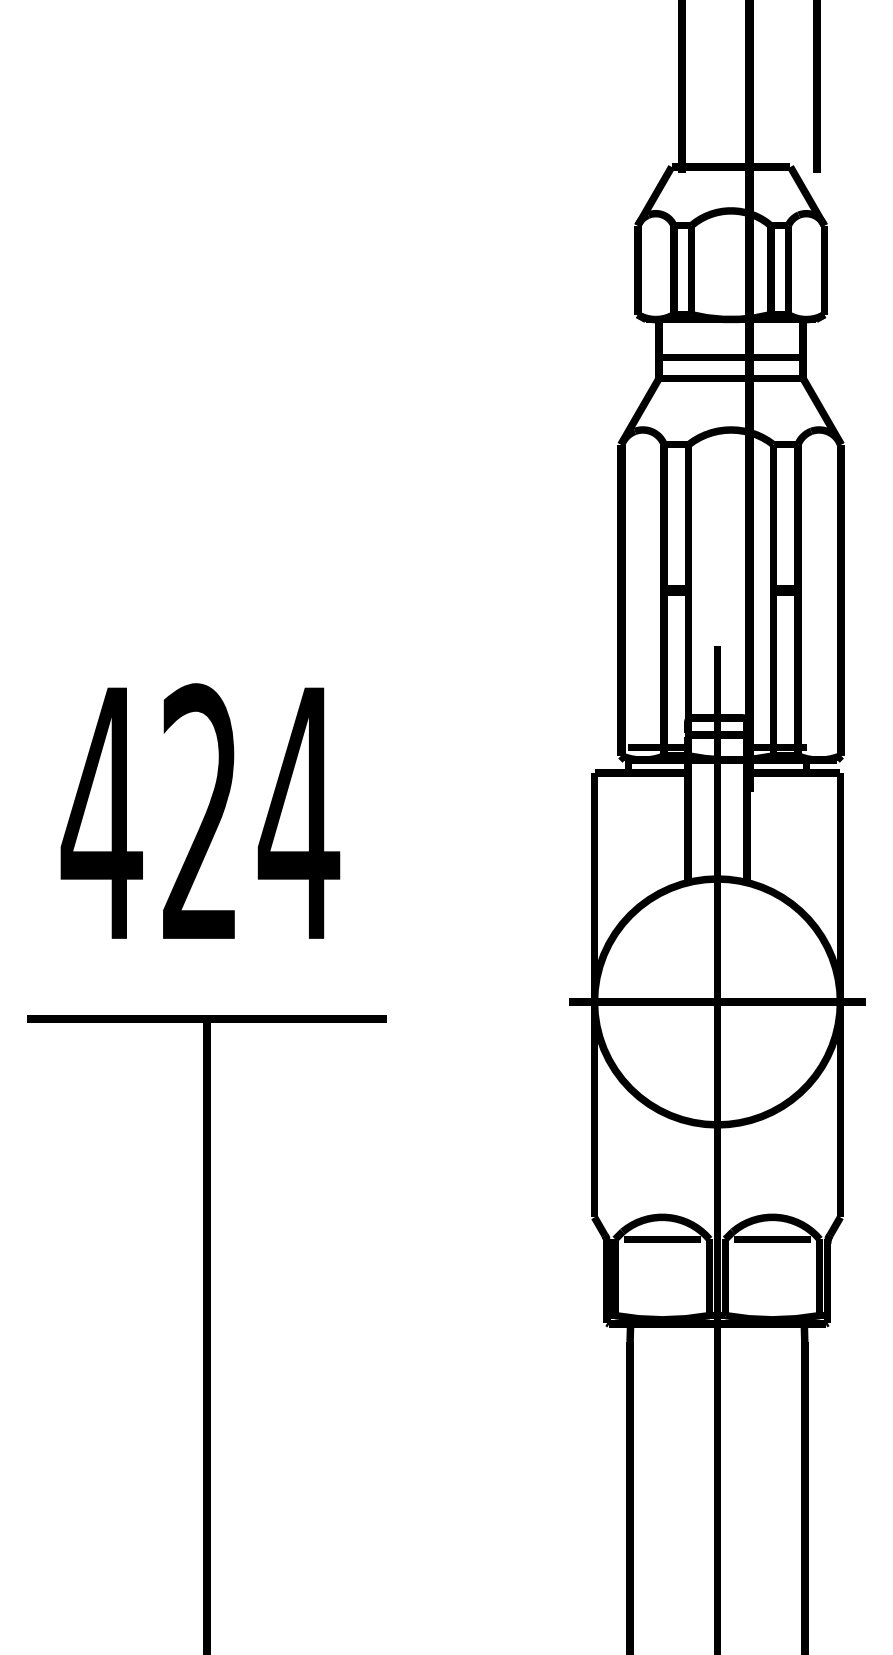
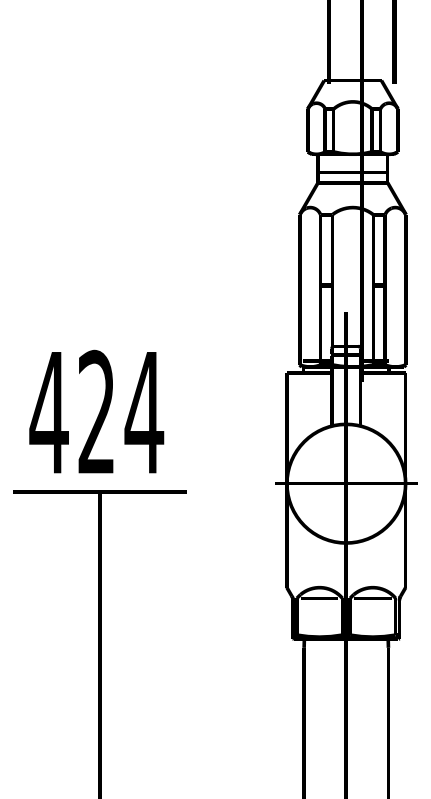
text: (199, 810) -> (96, 411), moved

